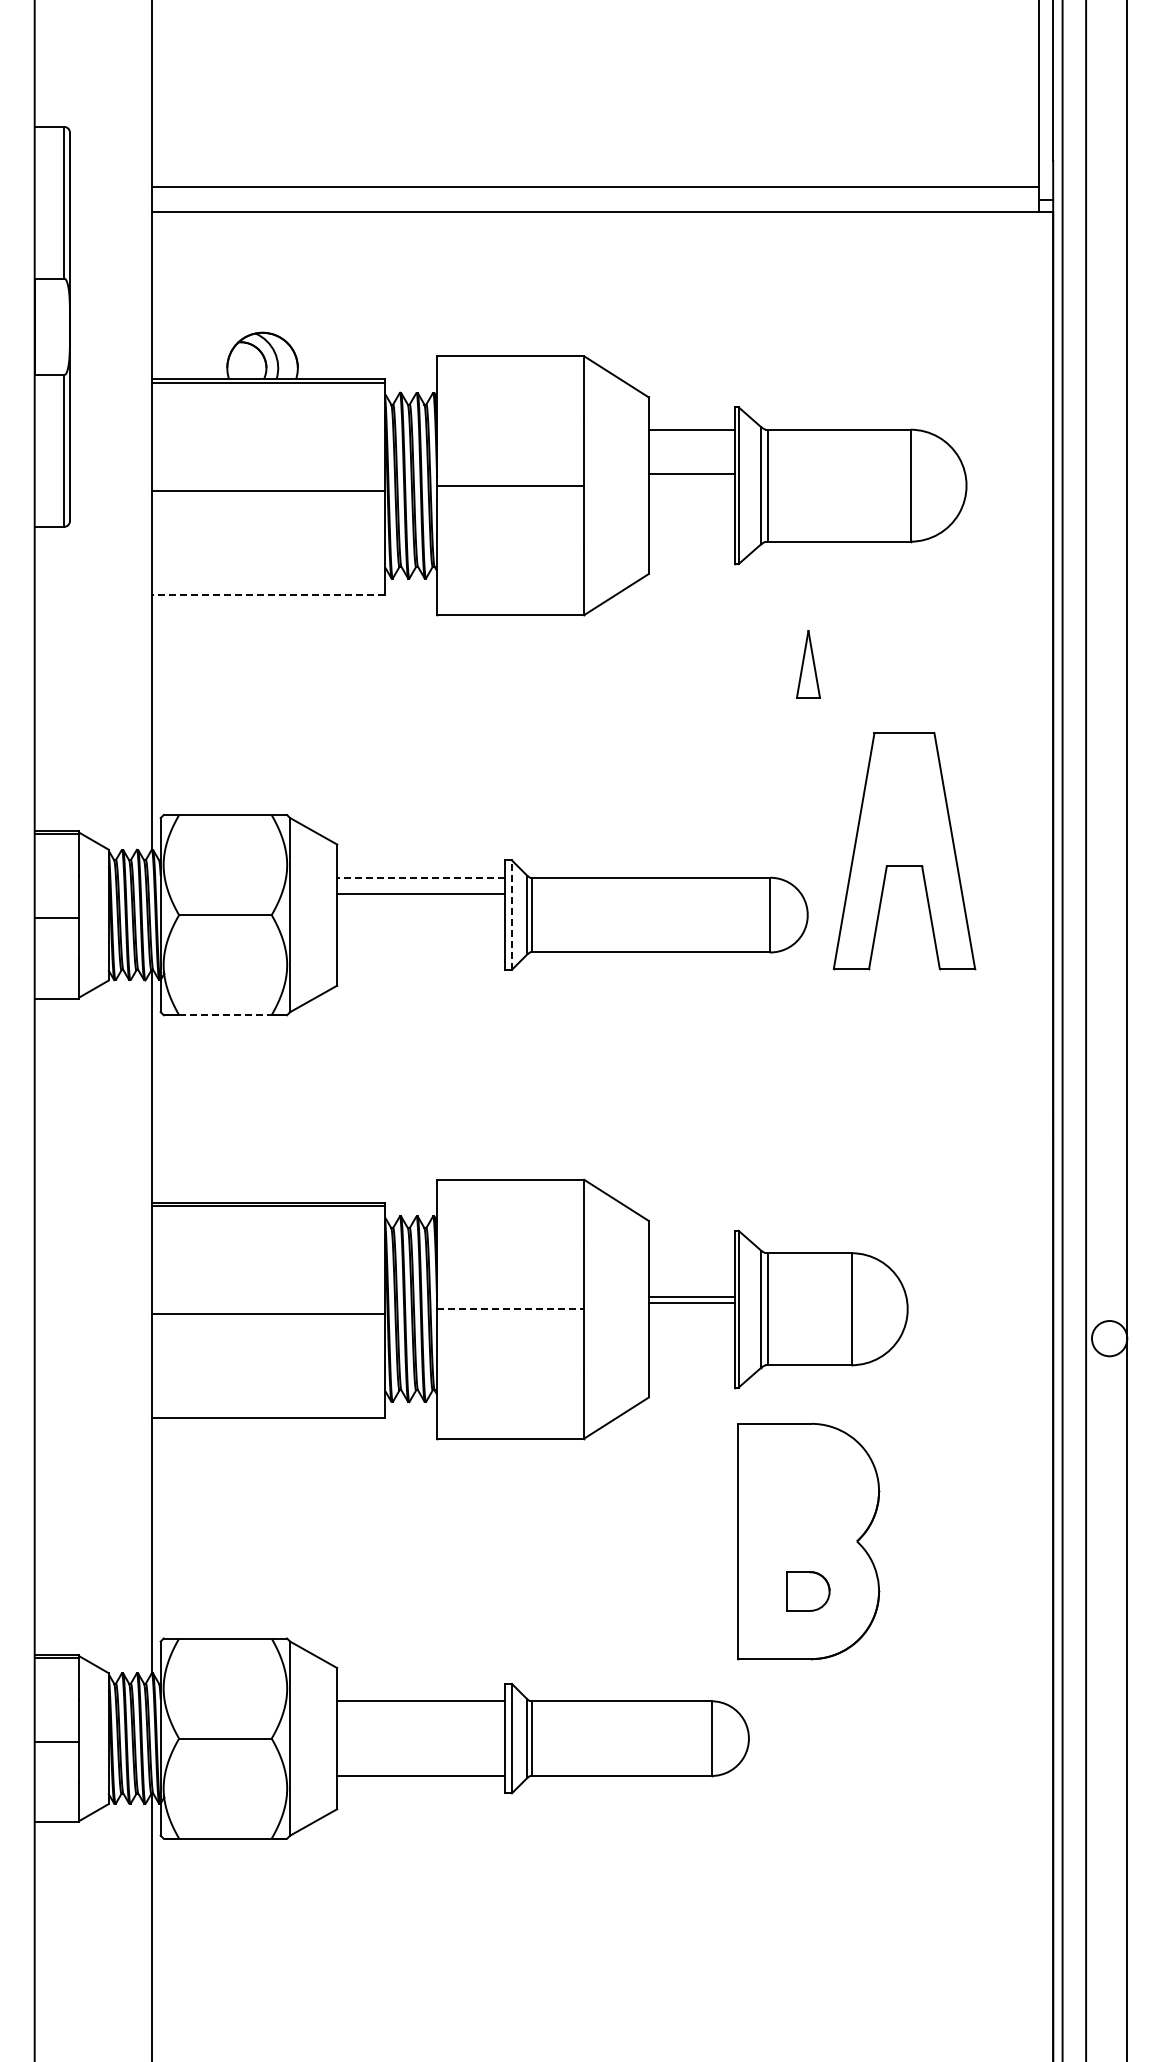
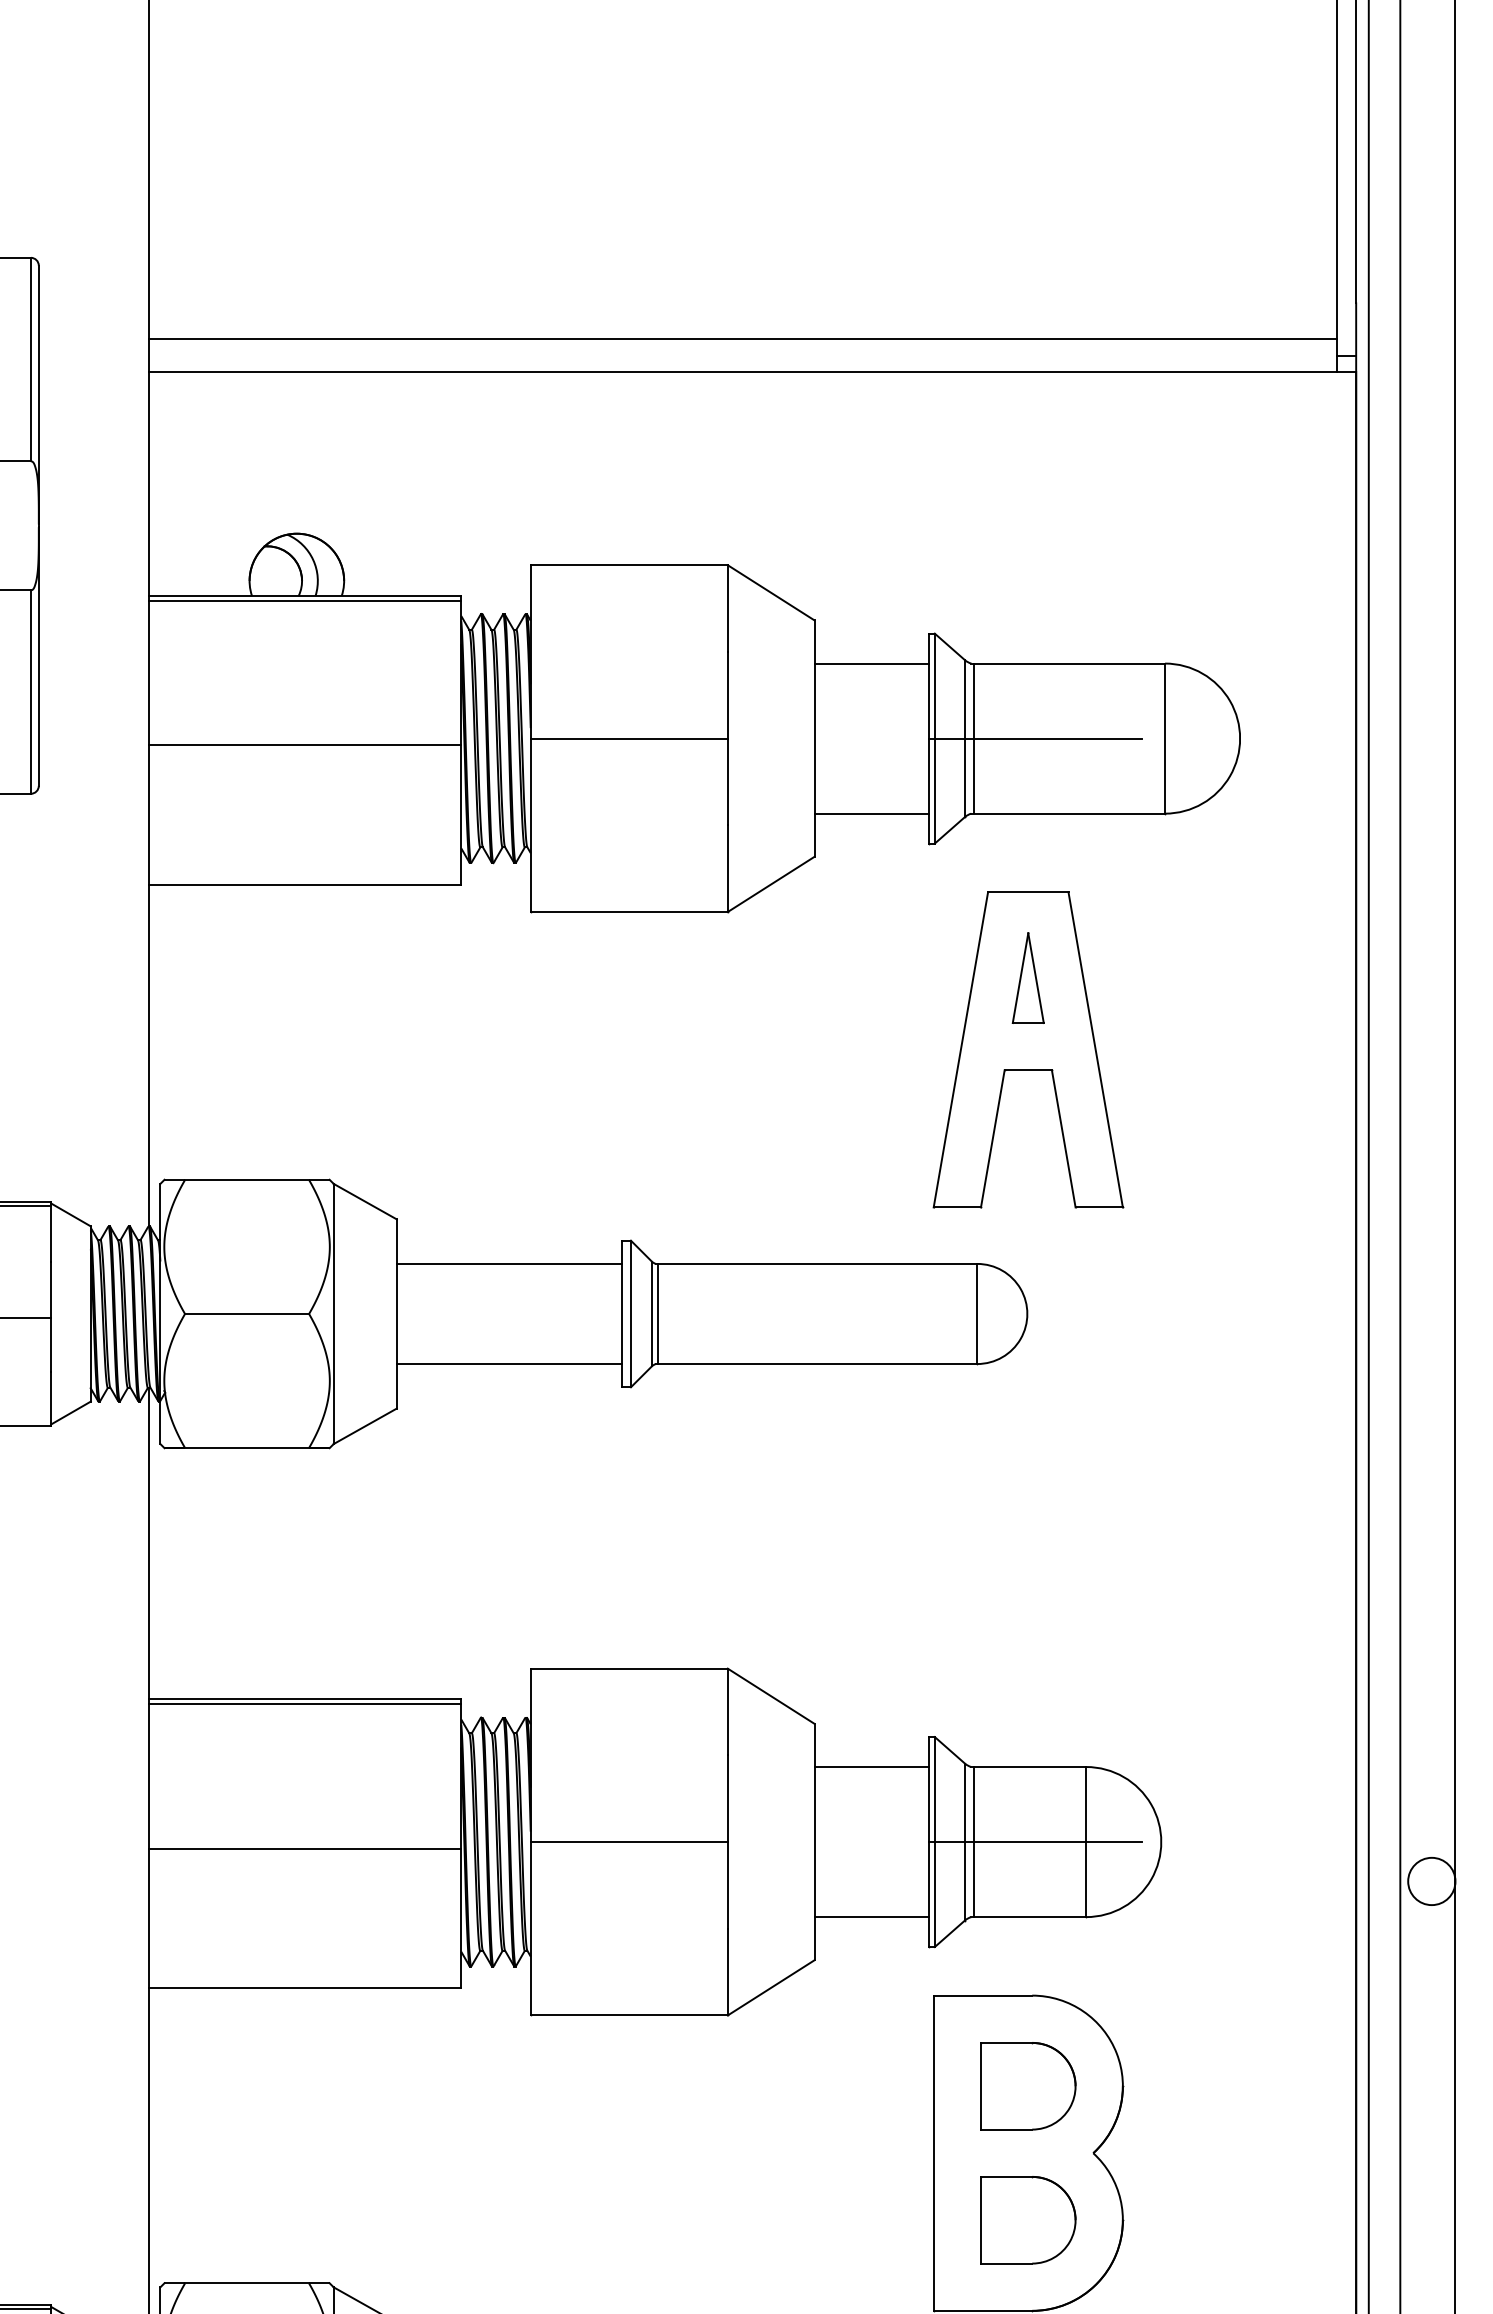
line: (691, 473) -> (871, 813), moved
line: (813, 485) -> (1035, 738), added
line: (268, 594) -> (304, 884), dashed -> solid
part: (904, 851) -> (1028, 1050), moved
line: (420, 877) -> (508, 1263), dashed -> solid
line: (421, 894) -> (509, 1364), moved
line: (511, 915) -> (630, 1314), dashed -> solid
line: (225, 1015) -> (247, 1448), dashed -> solid
line: (691, 1297) -> (871, 1767), moved
line: (691, 1303) -> (871, 1917), moved
line: (510, 1309) -> (629, 1842), dashed -> solid
line: (813, 1309) -> (1035, 1842), added
part: (808, 1491) -> (1028, 2086), added
part: (808, 1591) -> (1028, 2220), size x1.67

